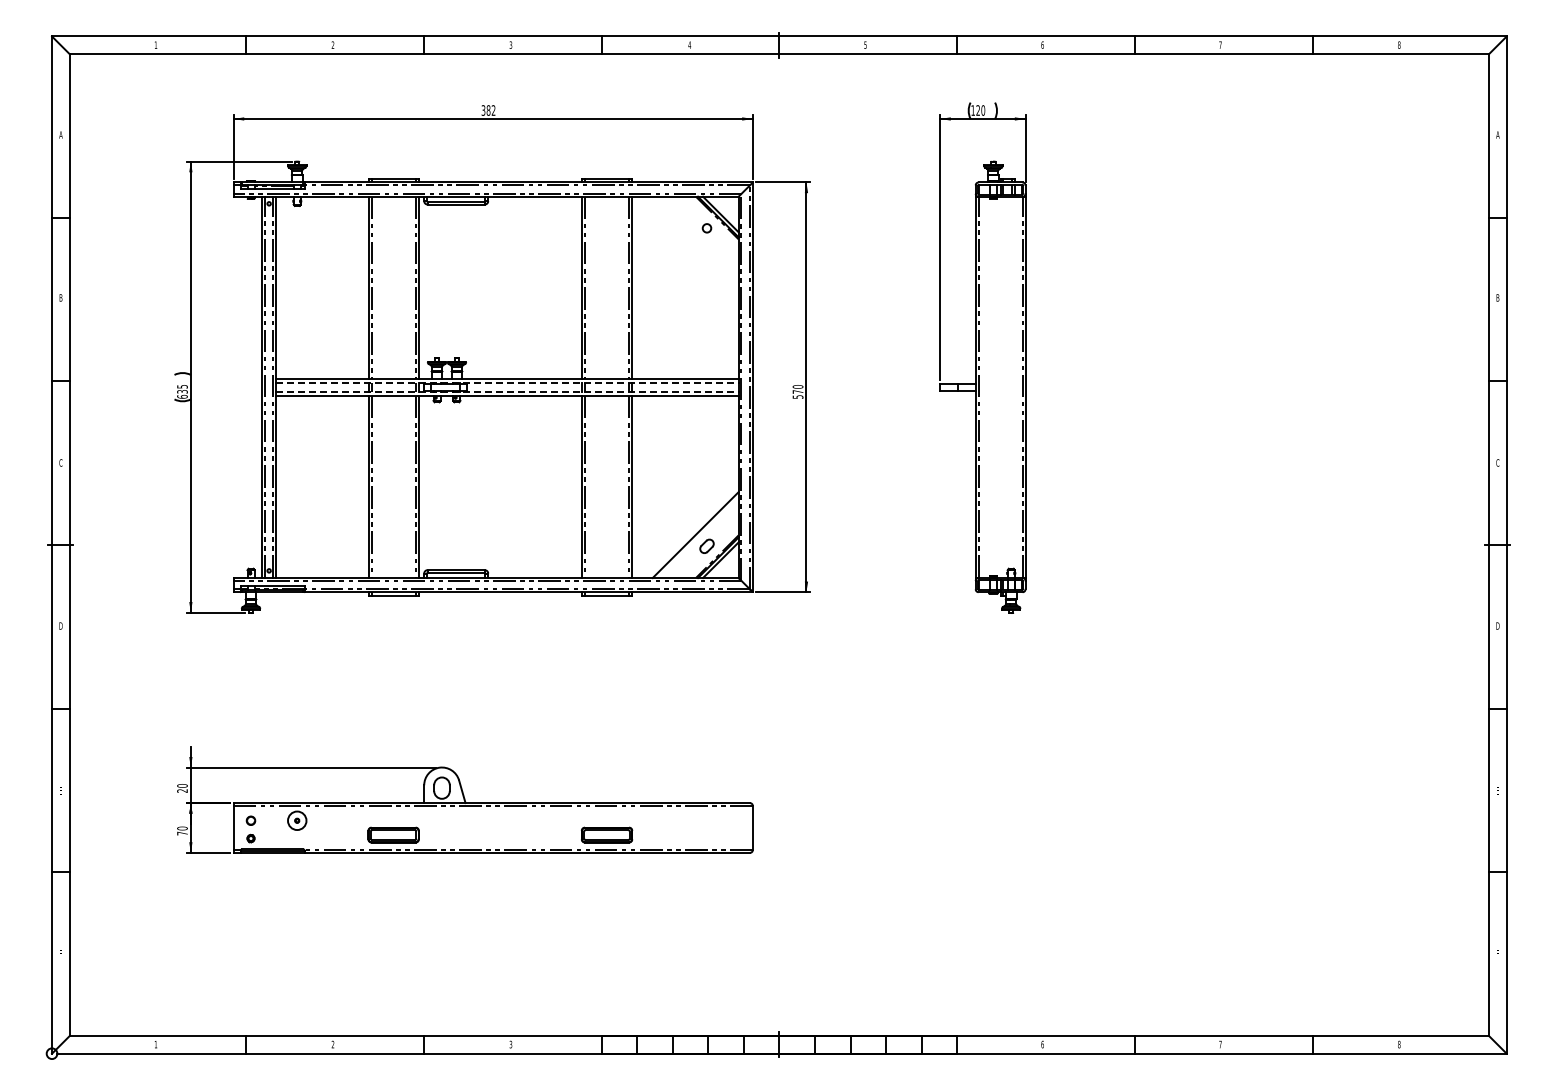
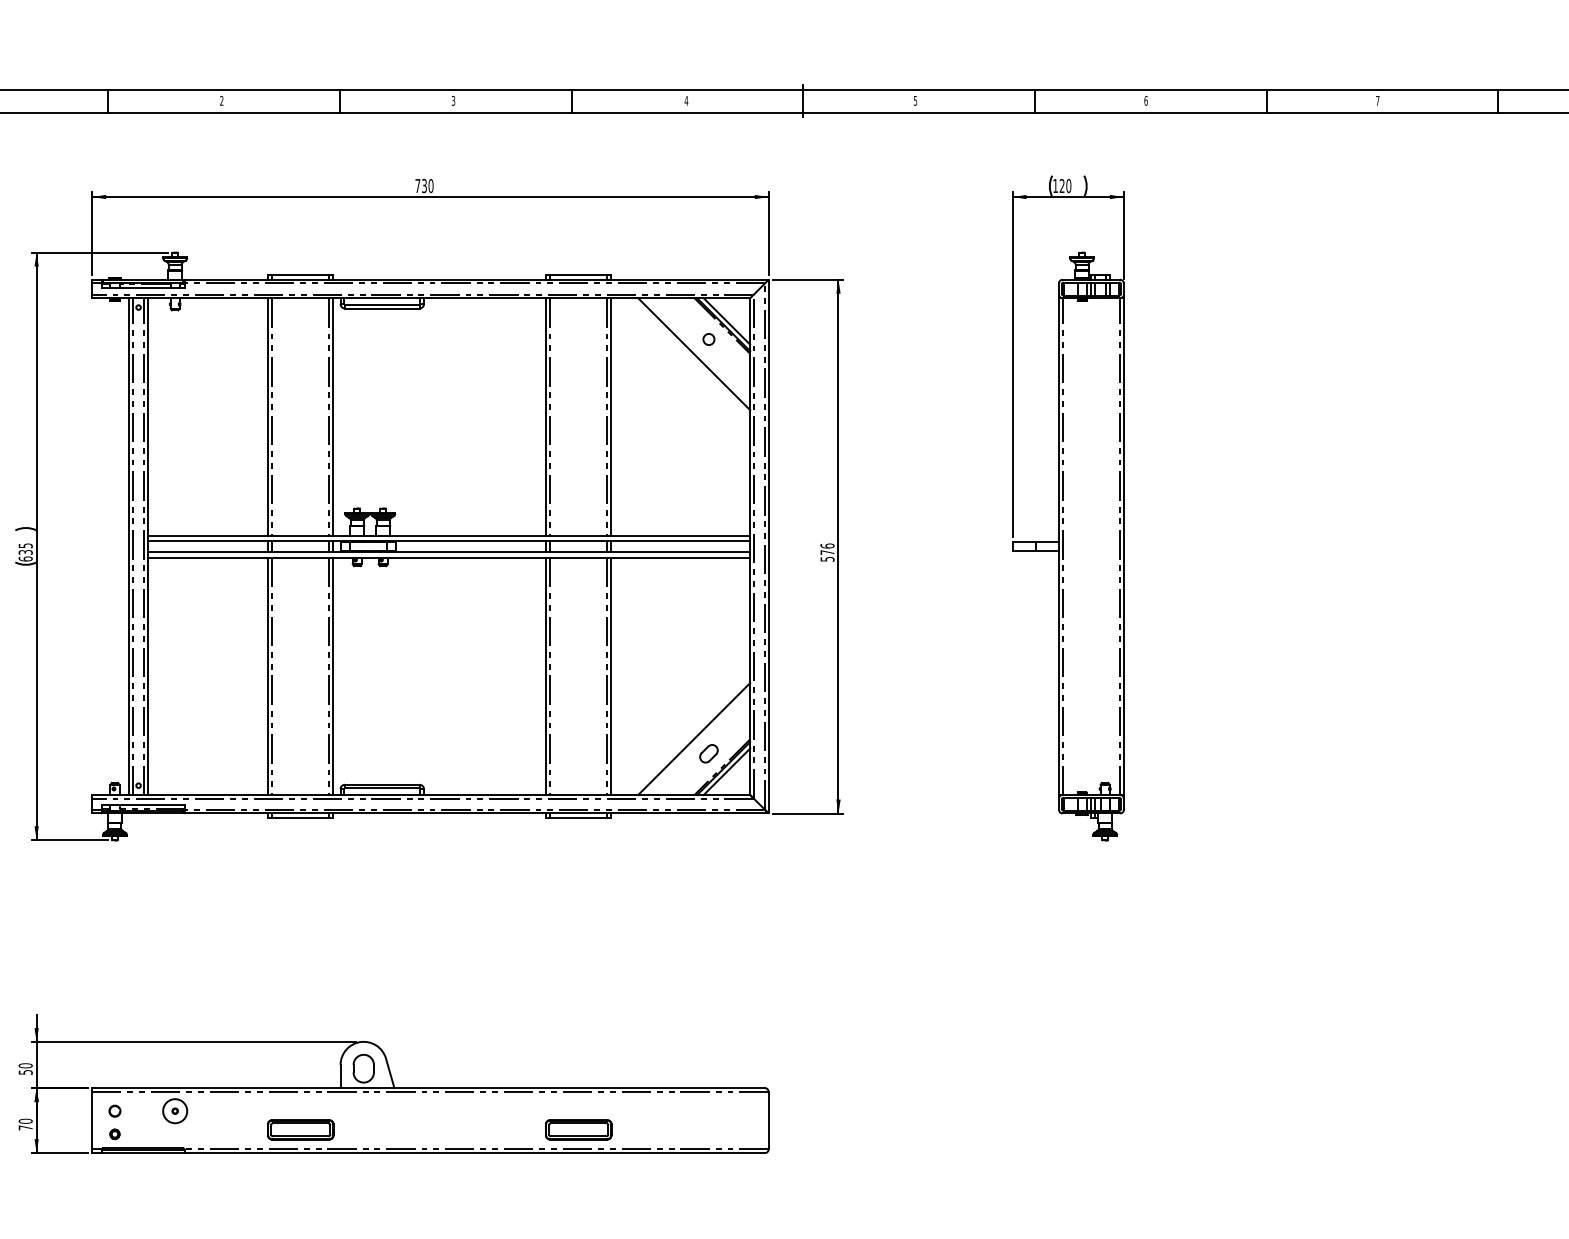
text: (488, 110) -> (424, 185), 382 -> 730
line: (695, 239) -> (693, 354), added
line: (507, 383) -> (449, 541), dashed -> solid
text: (797, 386) -> (826, 545), 570 -> 576
line: (507, 391) -> (449, 552), dashed -> solid
text: (182, 790) -> (25, 1071), 20 -> 50

